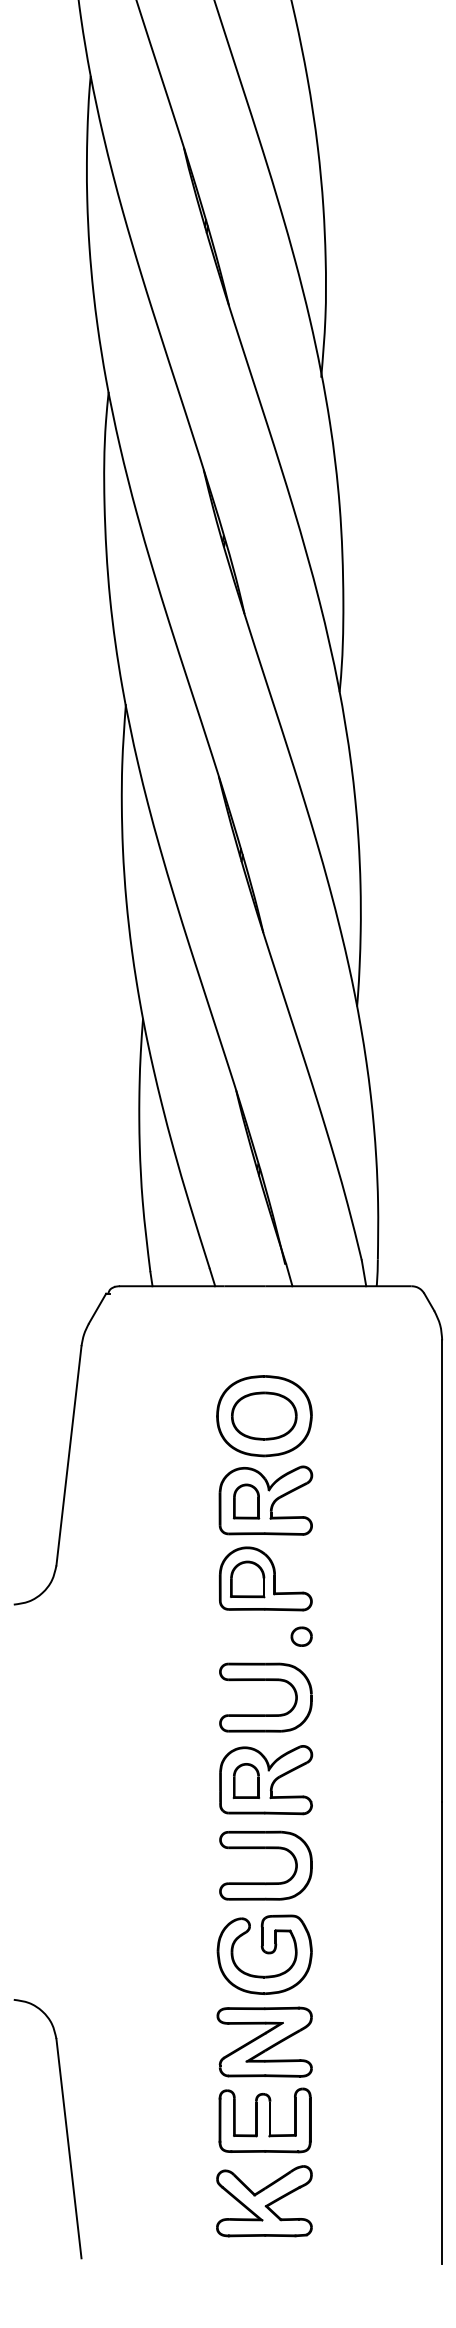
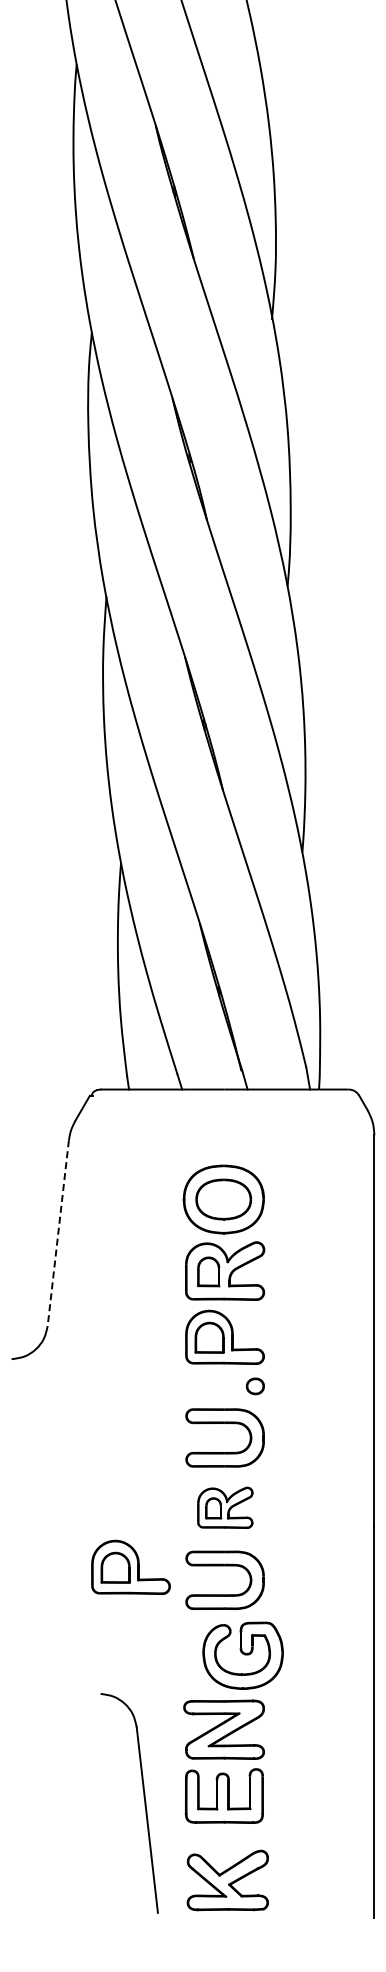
line: (69, 1456) -> (58, 1233), solid -> dashed
part: (266, 1779) -> (225, 1507), size x0.7
part: (154, 1849) -> (130, 1566), added
part: (264, 1954) -> (242, 1655), moved
part: (65, 2129) -> (144, 1803), moved
part: (264, 2201) -> (227, 1880), moved

